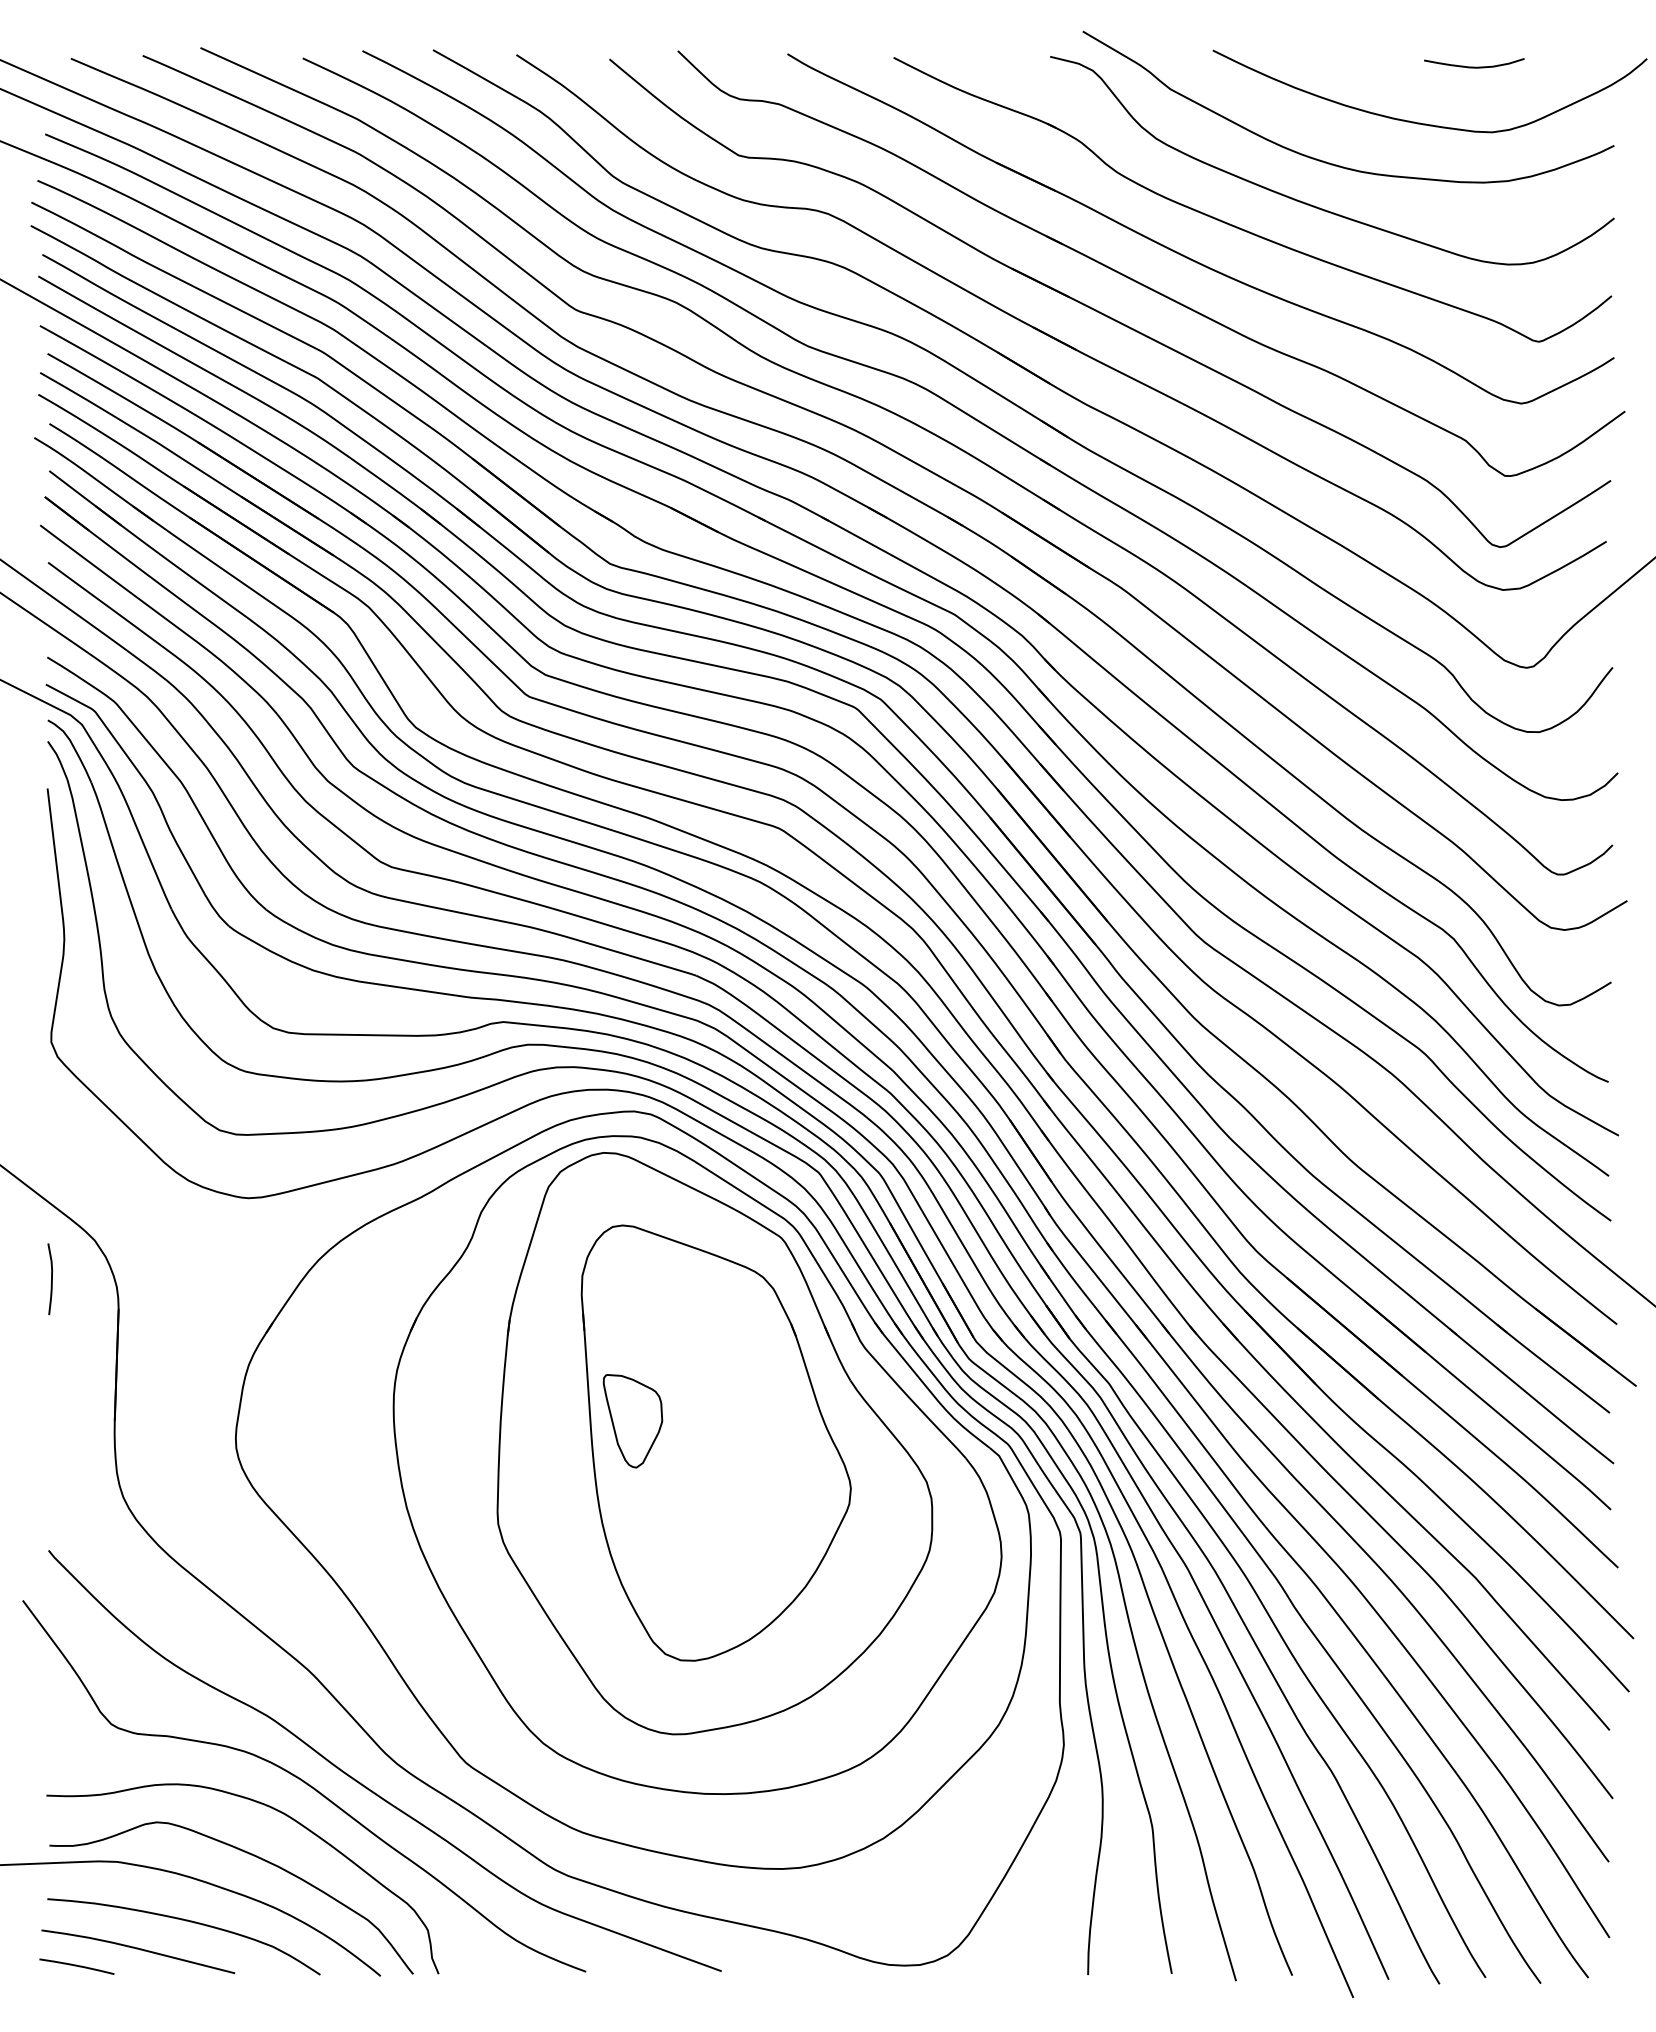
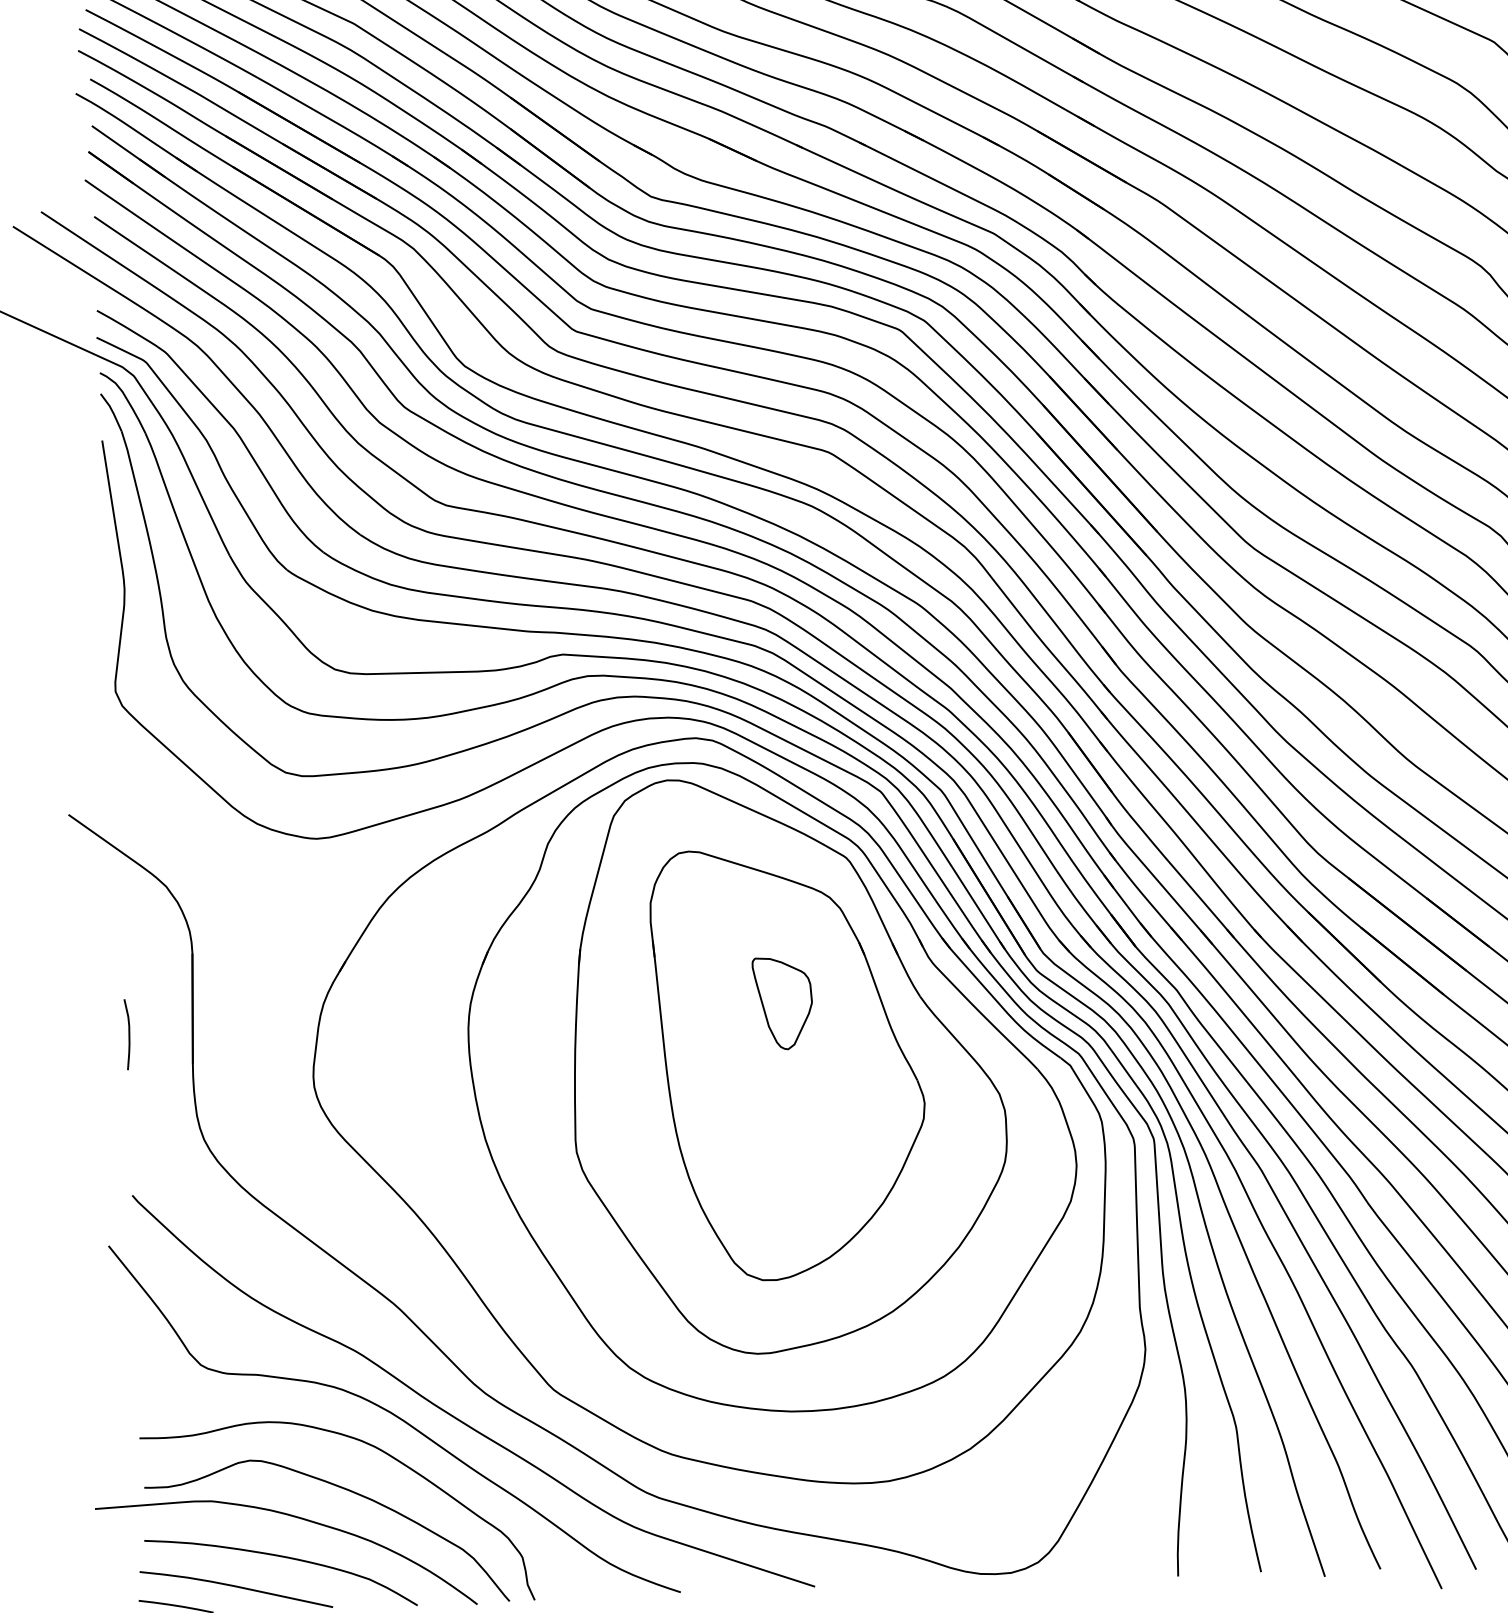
curve: (51, 1279) -> (128, 1034), moved
part: (632, 1421) -> (782, 1003), moved

